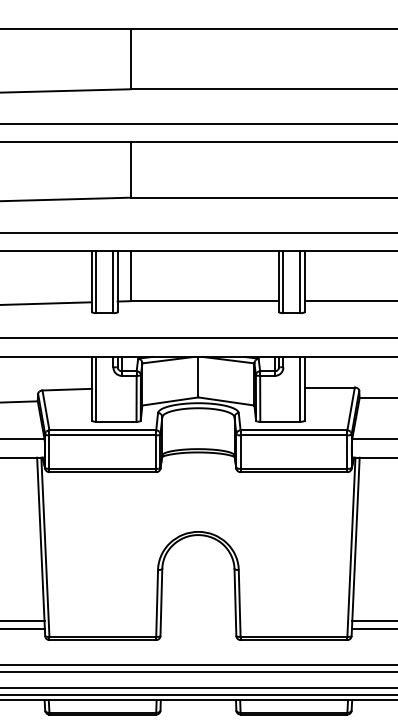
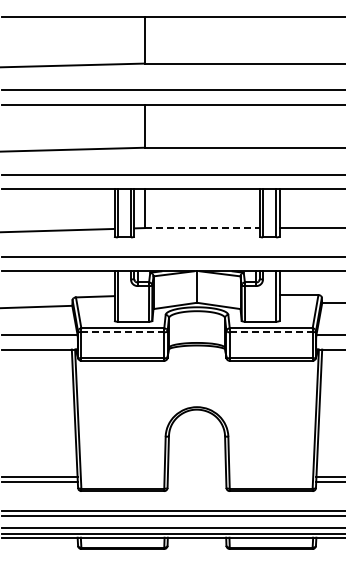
line: (205, 301) -> (202, 228), solid -> dashed
line: (103, 435) -> (123, 332), solid -> dashed
line: (294, 435) -> (271, 332), solid -> dashed

